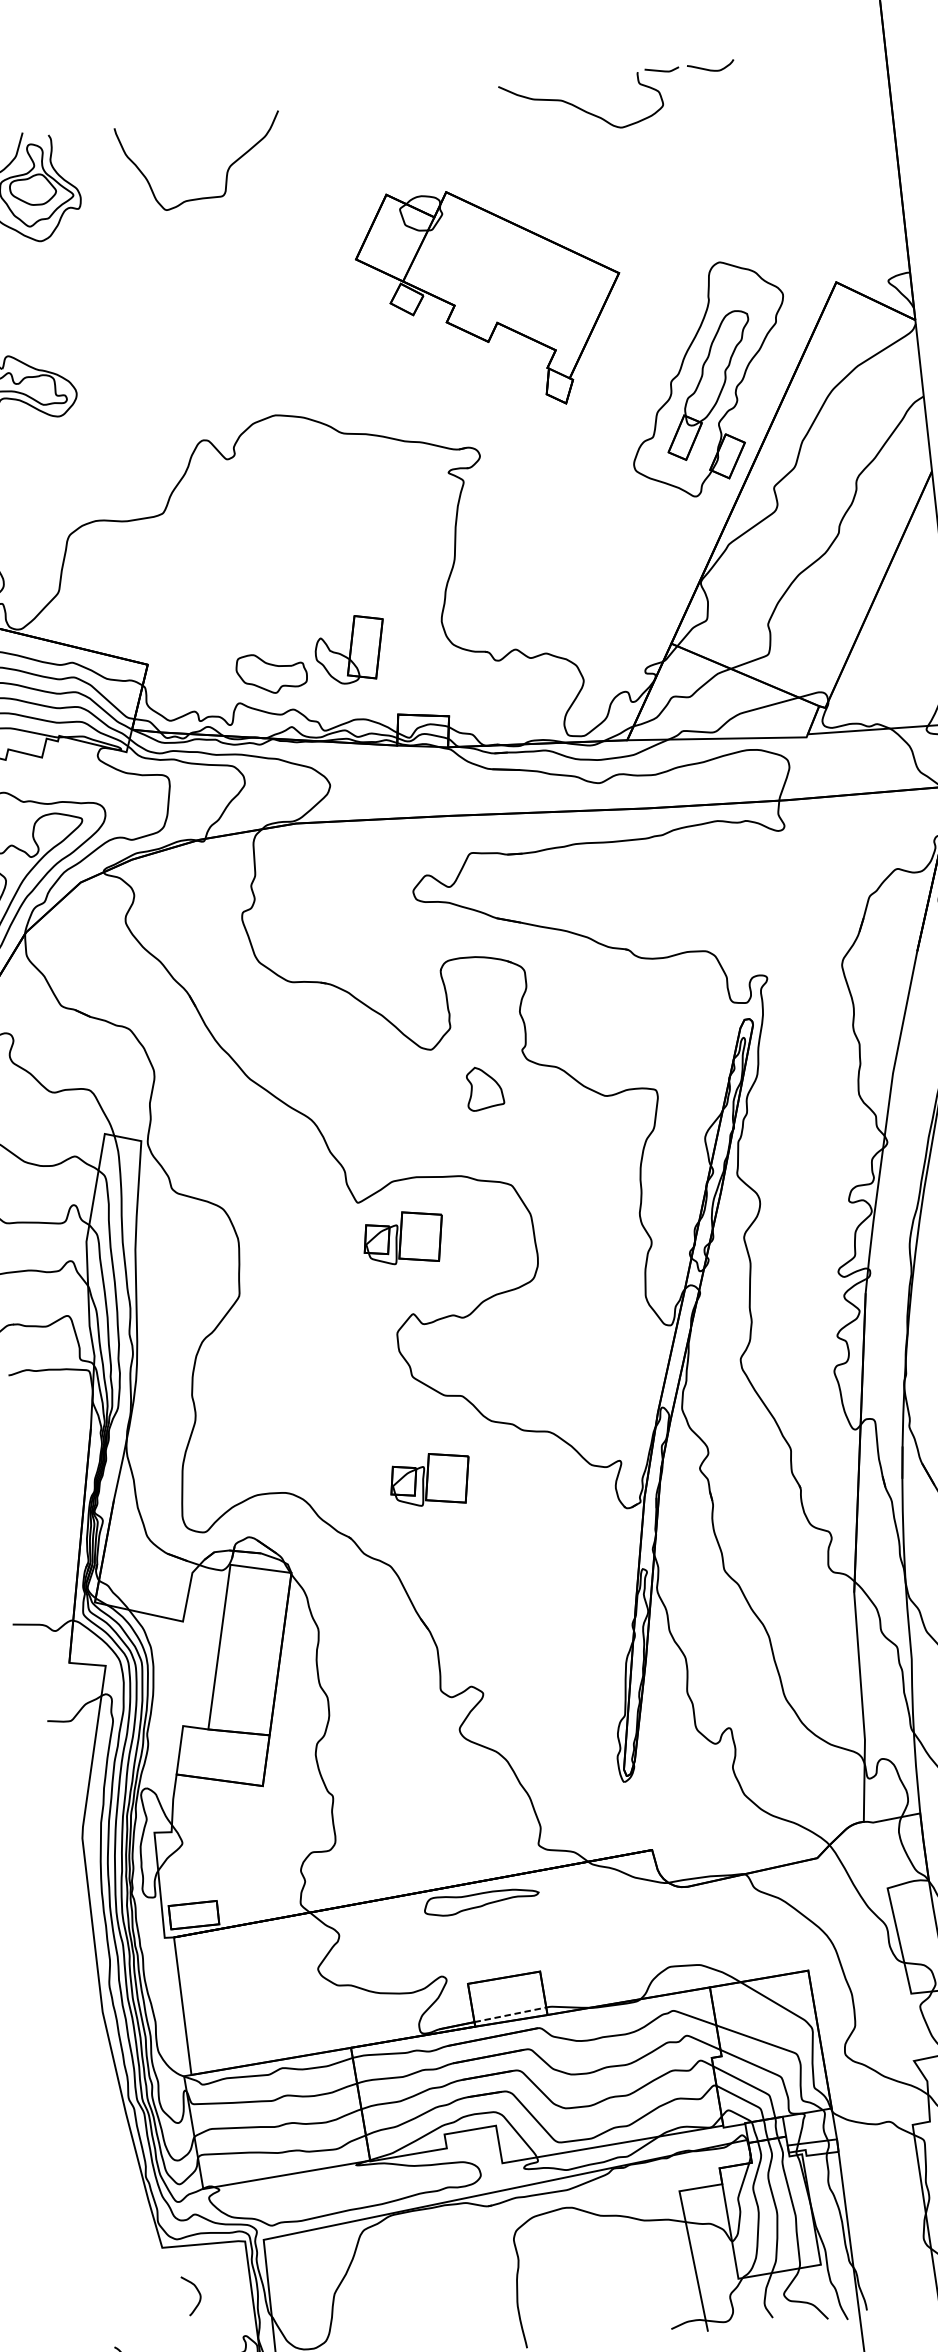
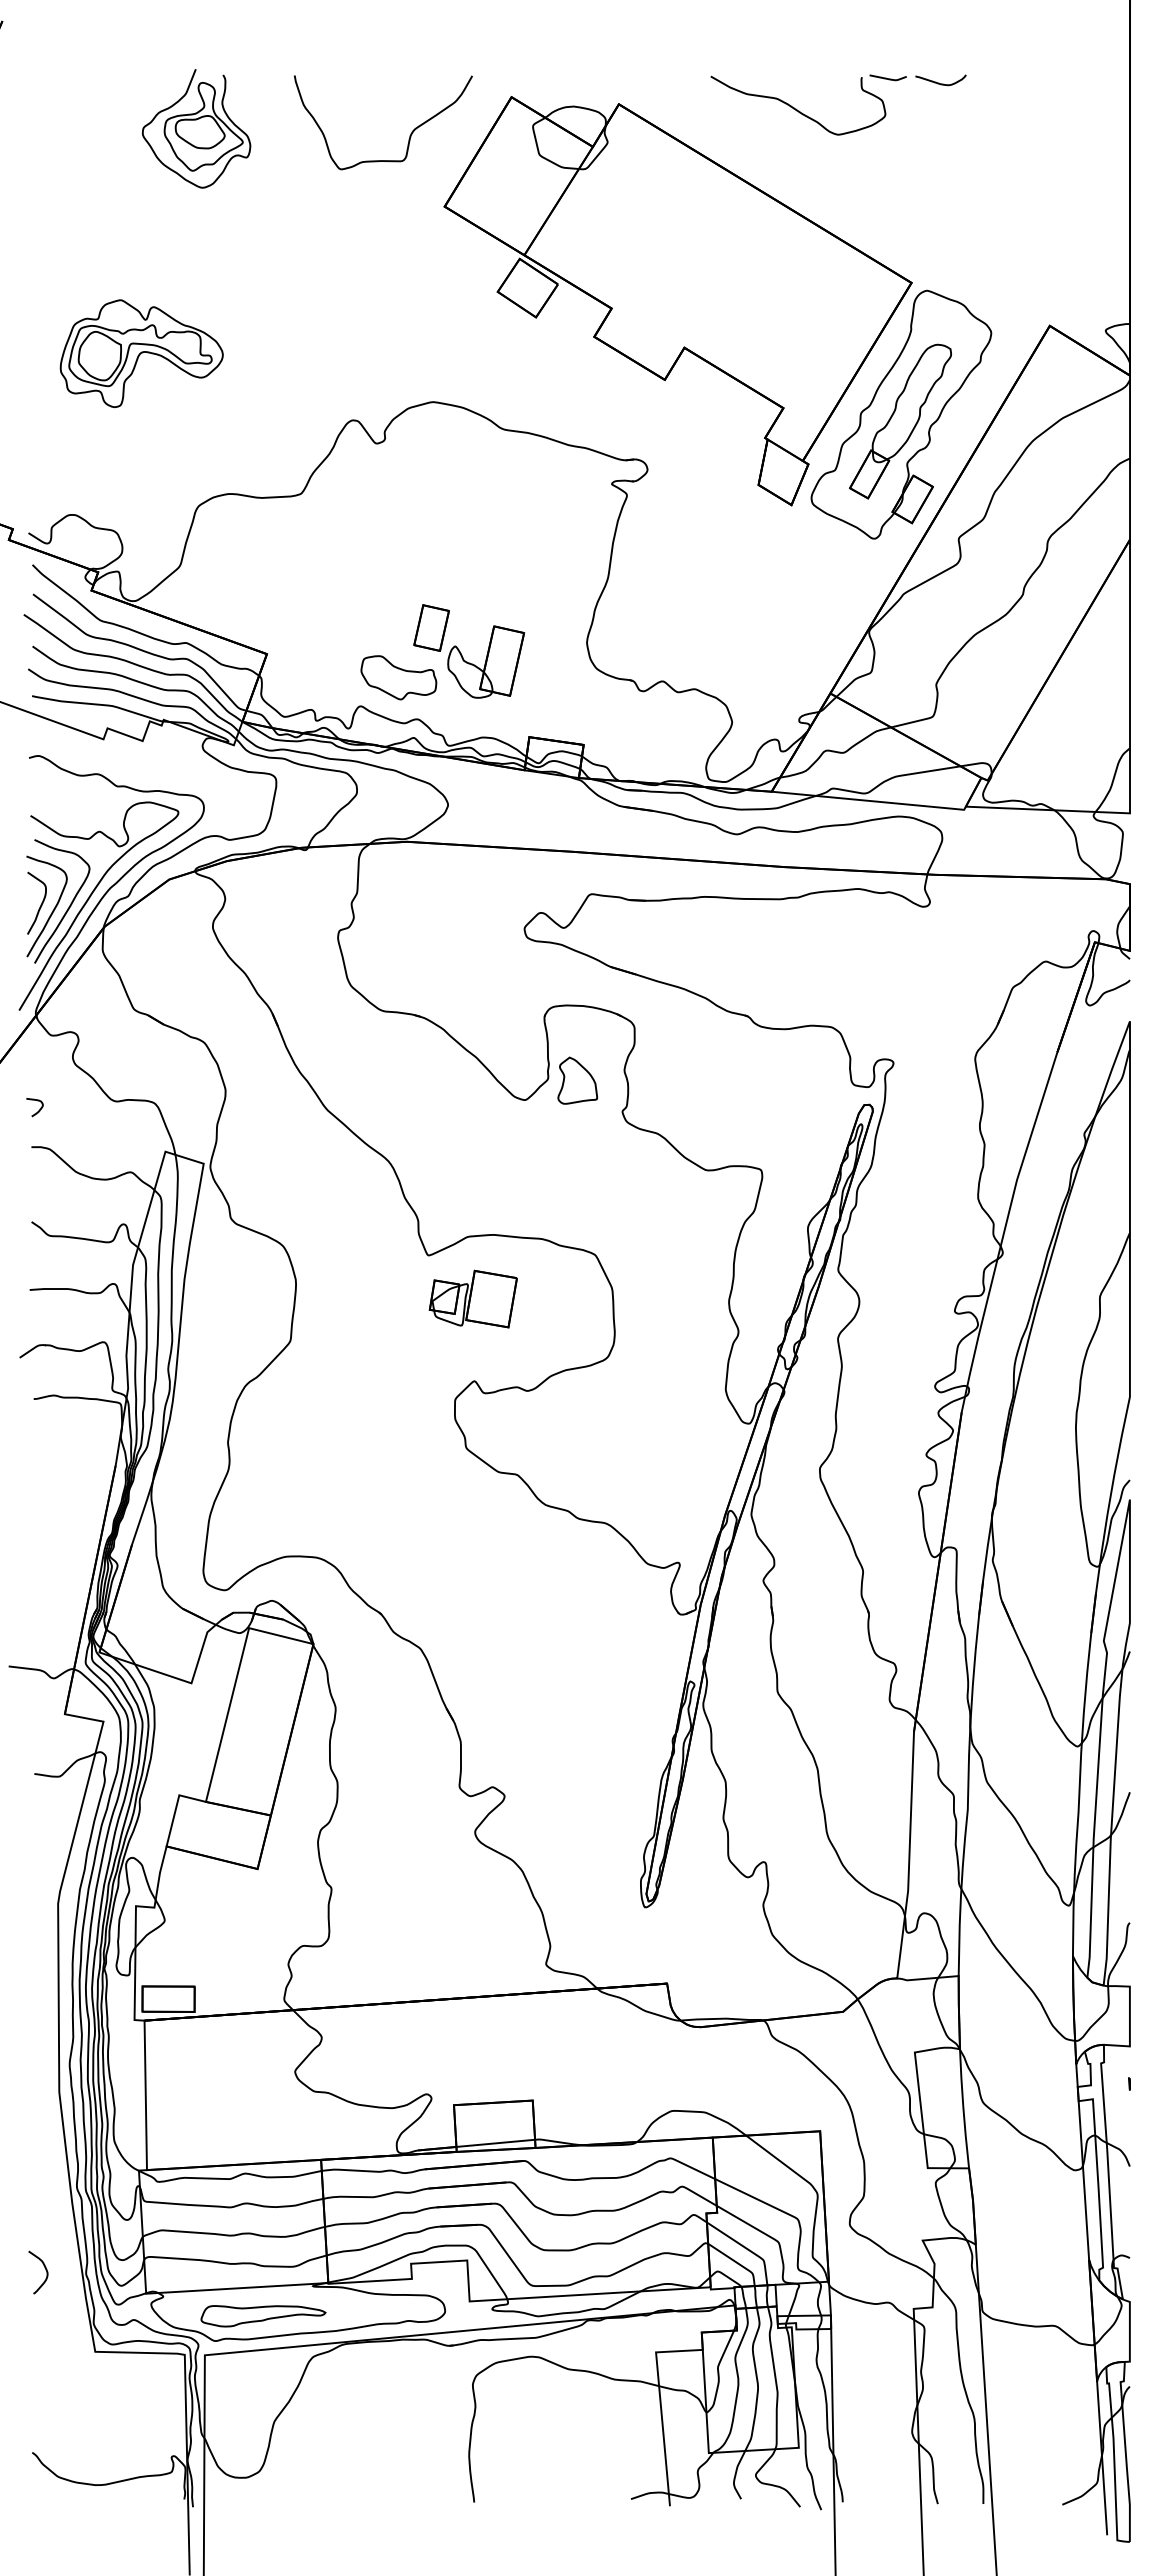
part: (490, 297) -> (677, 301), size x1.67
part: (296, 623) -> (431, 627), added
part: (484, 1088) -> (577, 1080), moved
part: (429, 1479) -> (472, 1560), removed
part: (481, 1902) -> (263, 2316), moved
line: (511, 2014) -> (496, 2143), dashed -> solid
curve: (197, 2291) -> (44, 2268), moved

